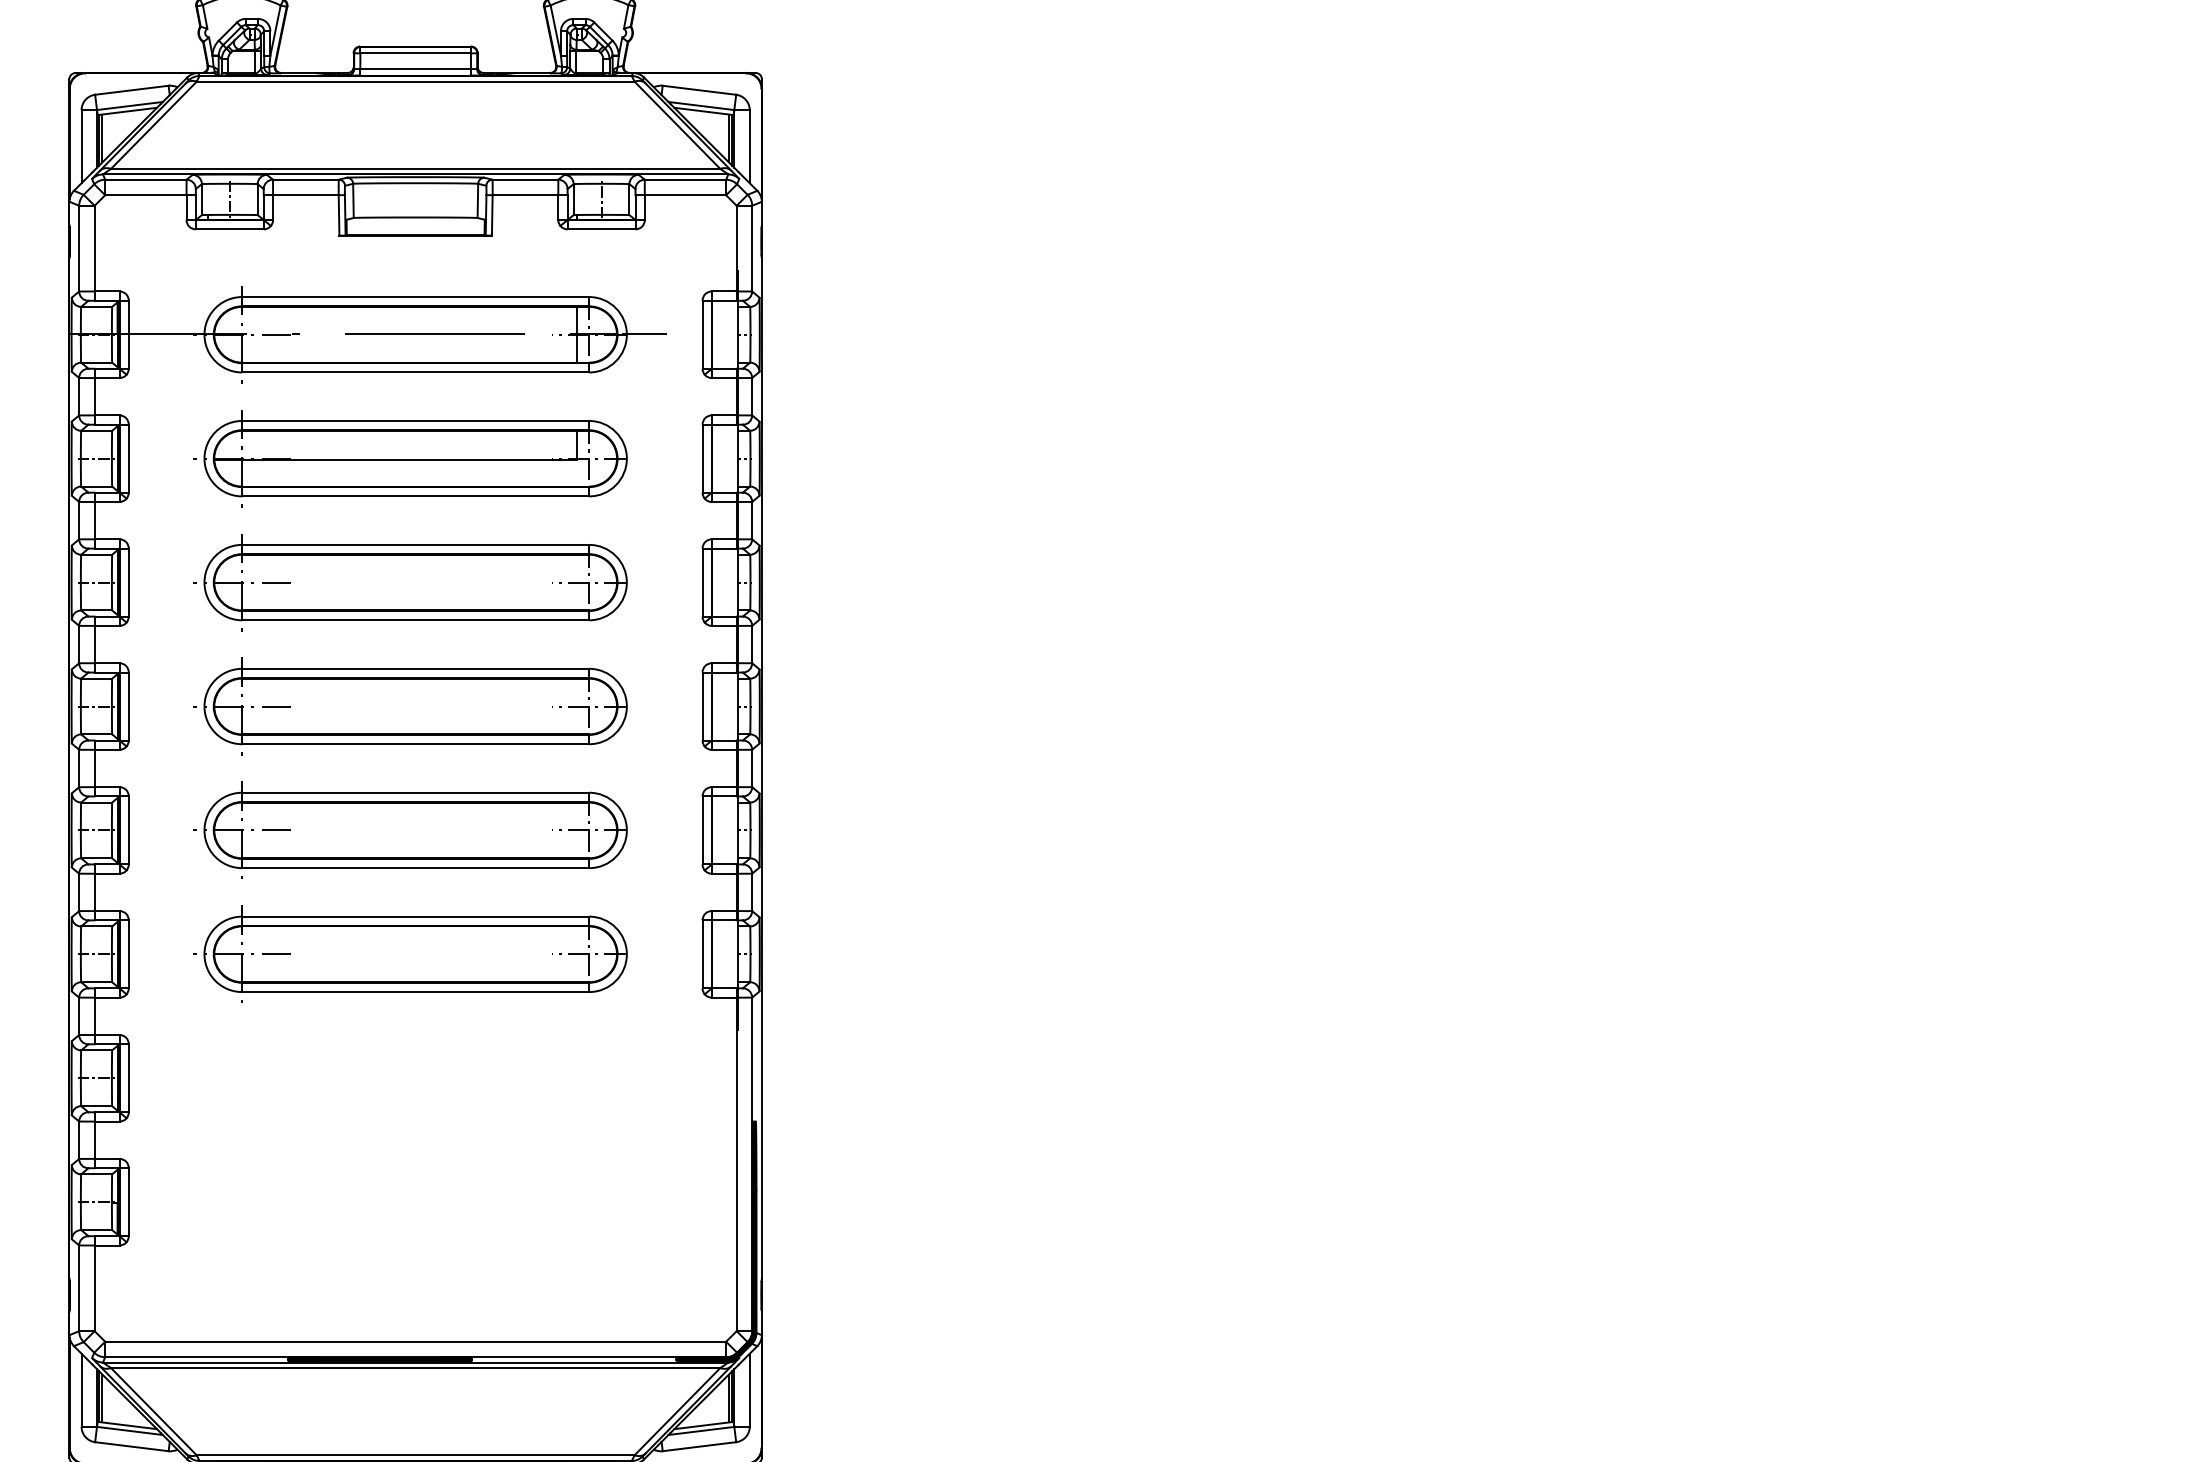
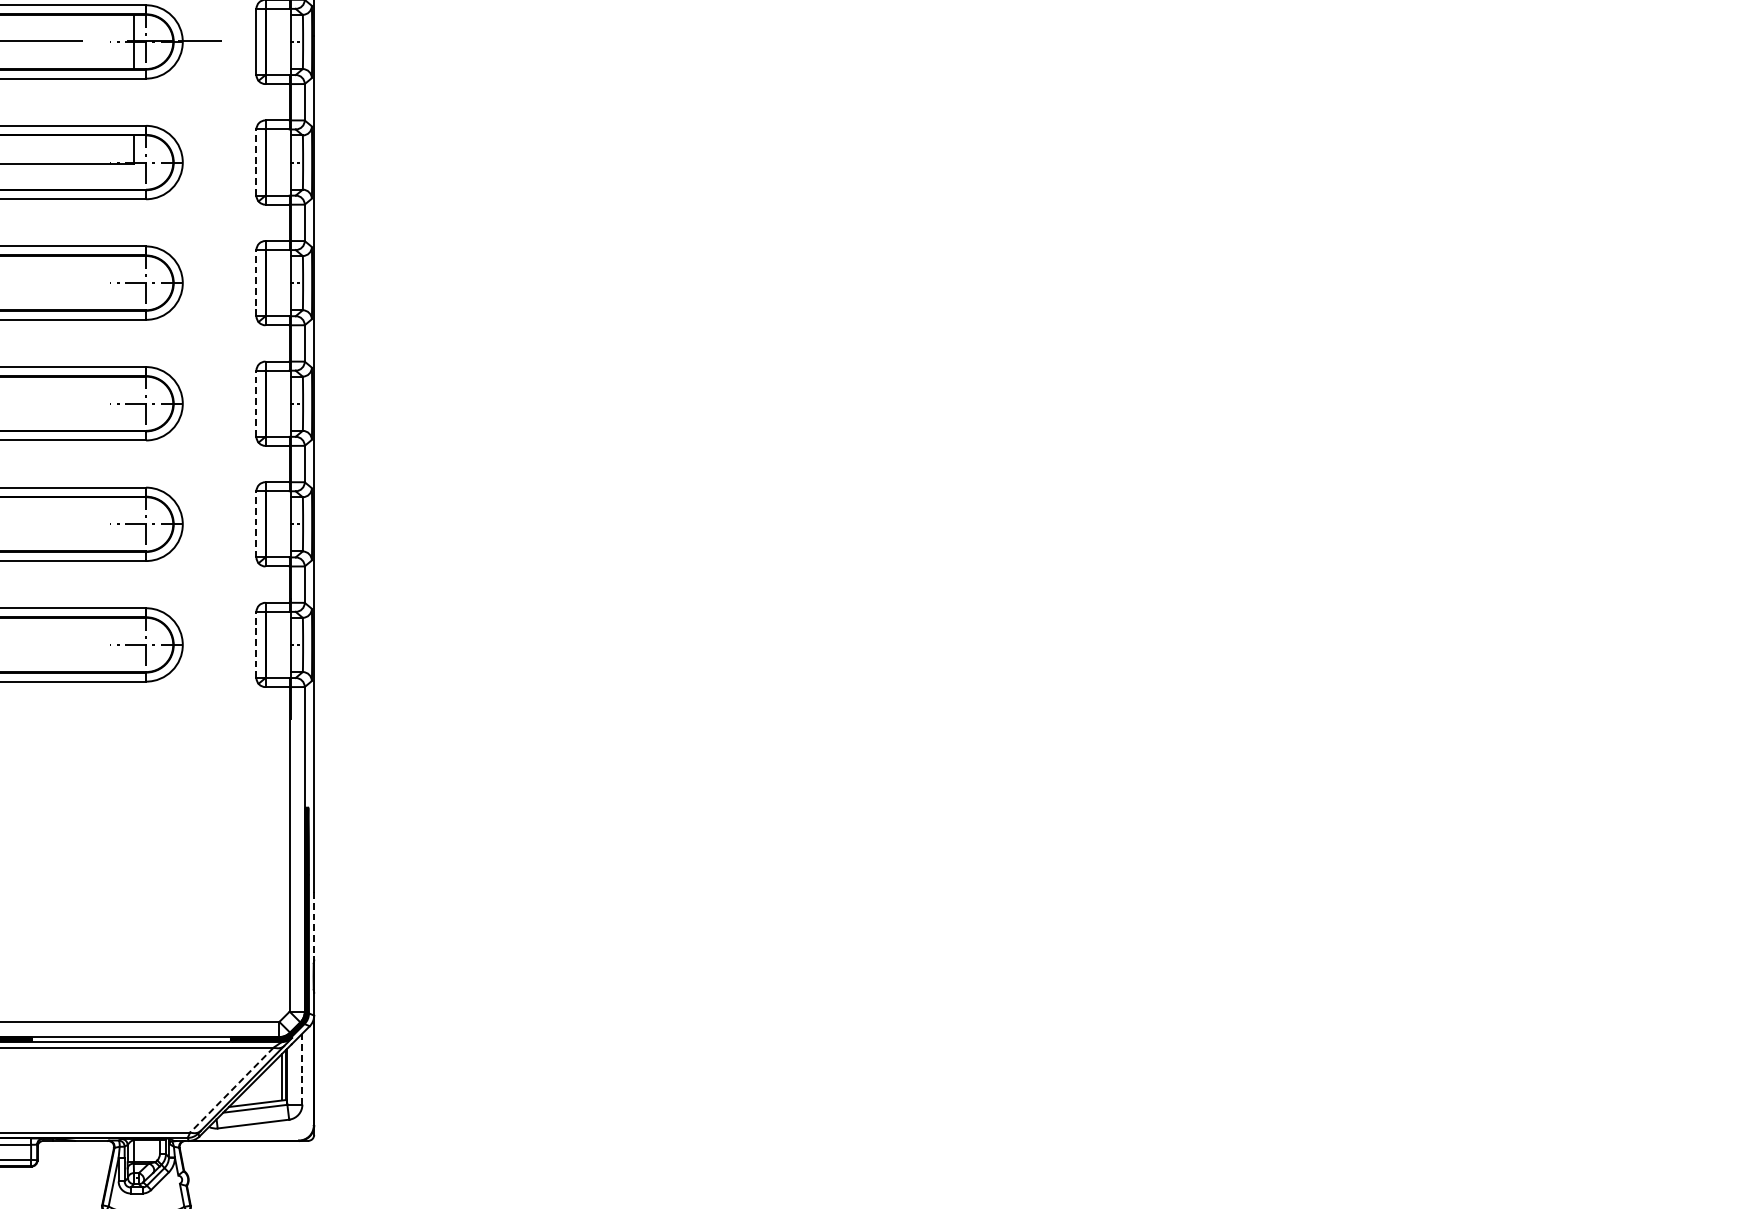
line: (702, 458) -> (256, 162), solid -> dashed
line: (702, 582) -> (256, 283), solid -> dashed
line: (702, 706) -> (256, 403), solid -> dashed
line: (702, 829) -> (256, 523), solid -> dashed
line: (702, 953) -> (256, 644), solid -> dashed
line: (761, 1244) -> (313, 927), solid -> dashed
line: (749, 1390) -> (302, 1069), solid -> dashed
line: (677, 1412) -> (232, 1090), solid -> dashed

